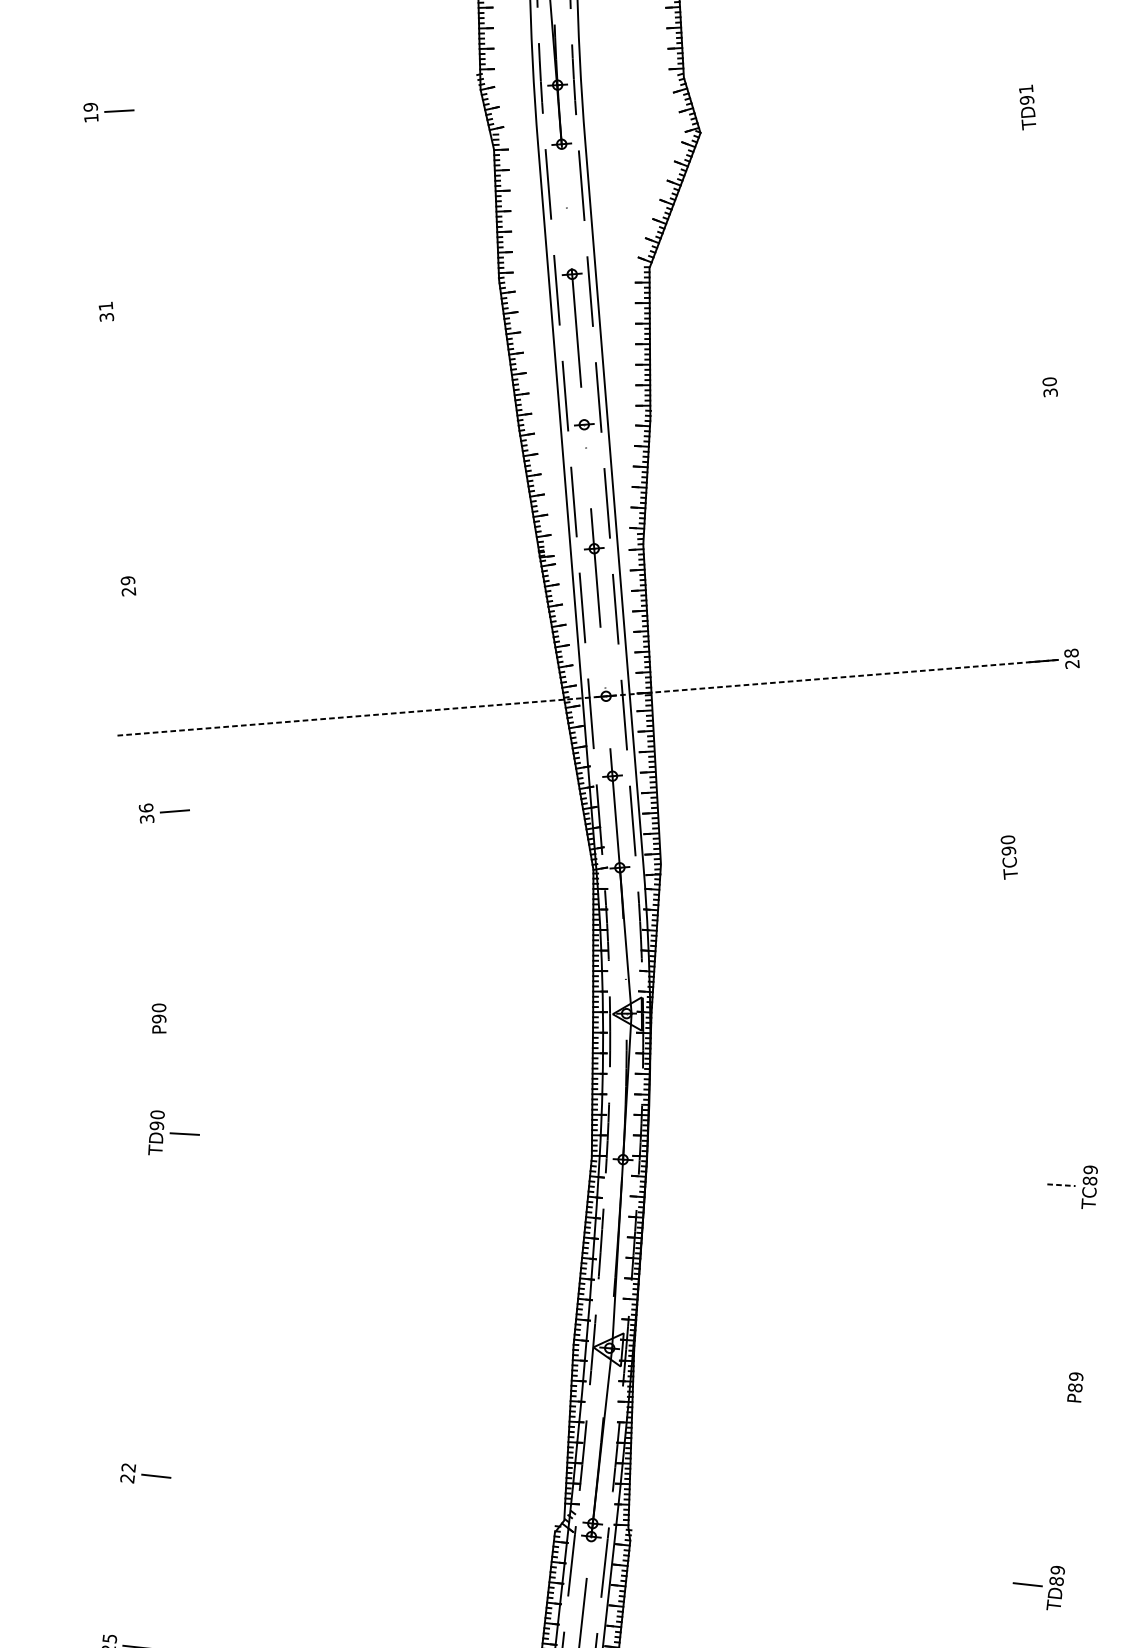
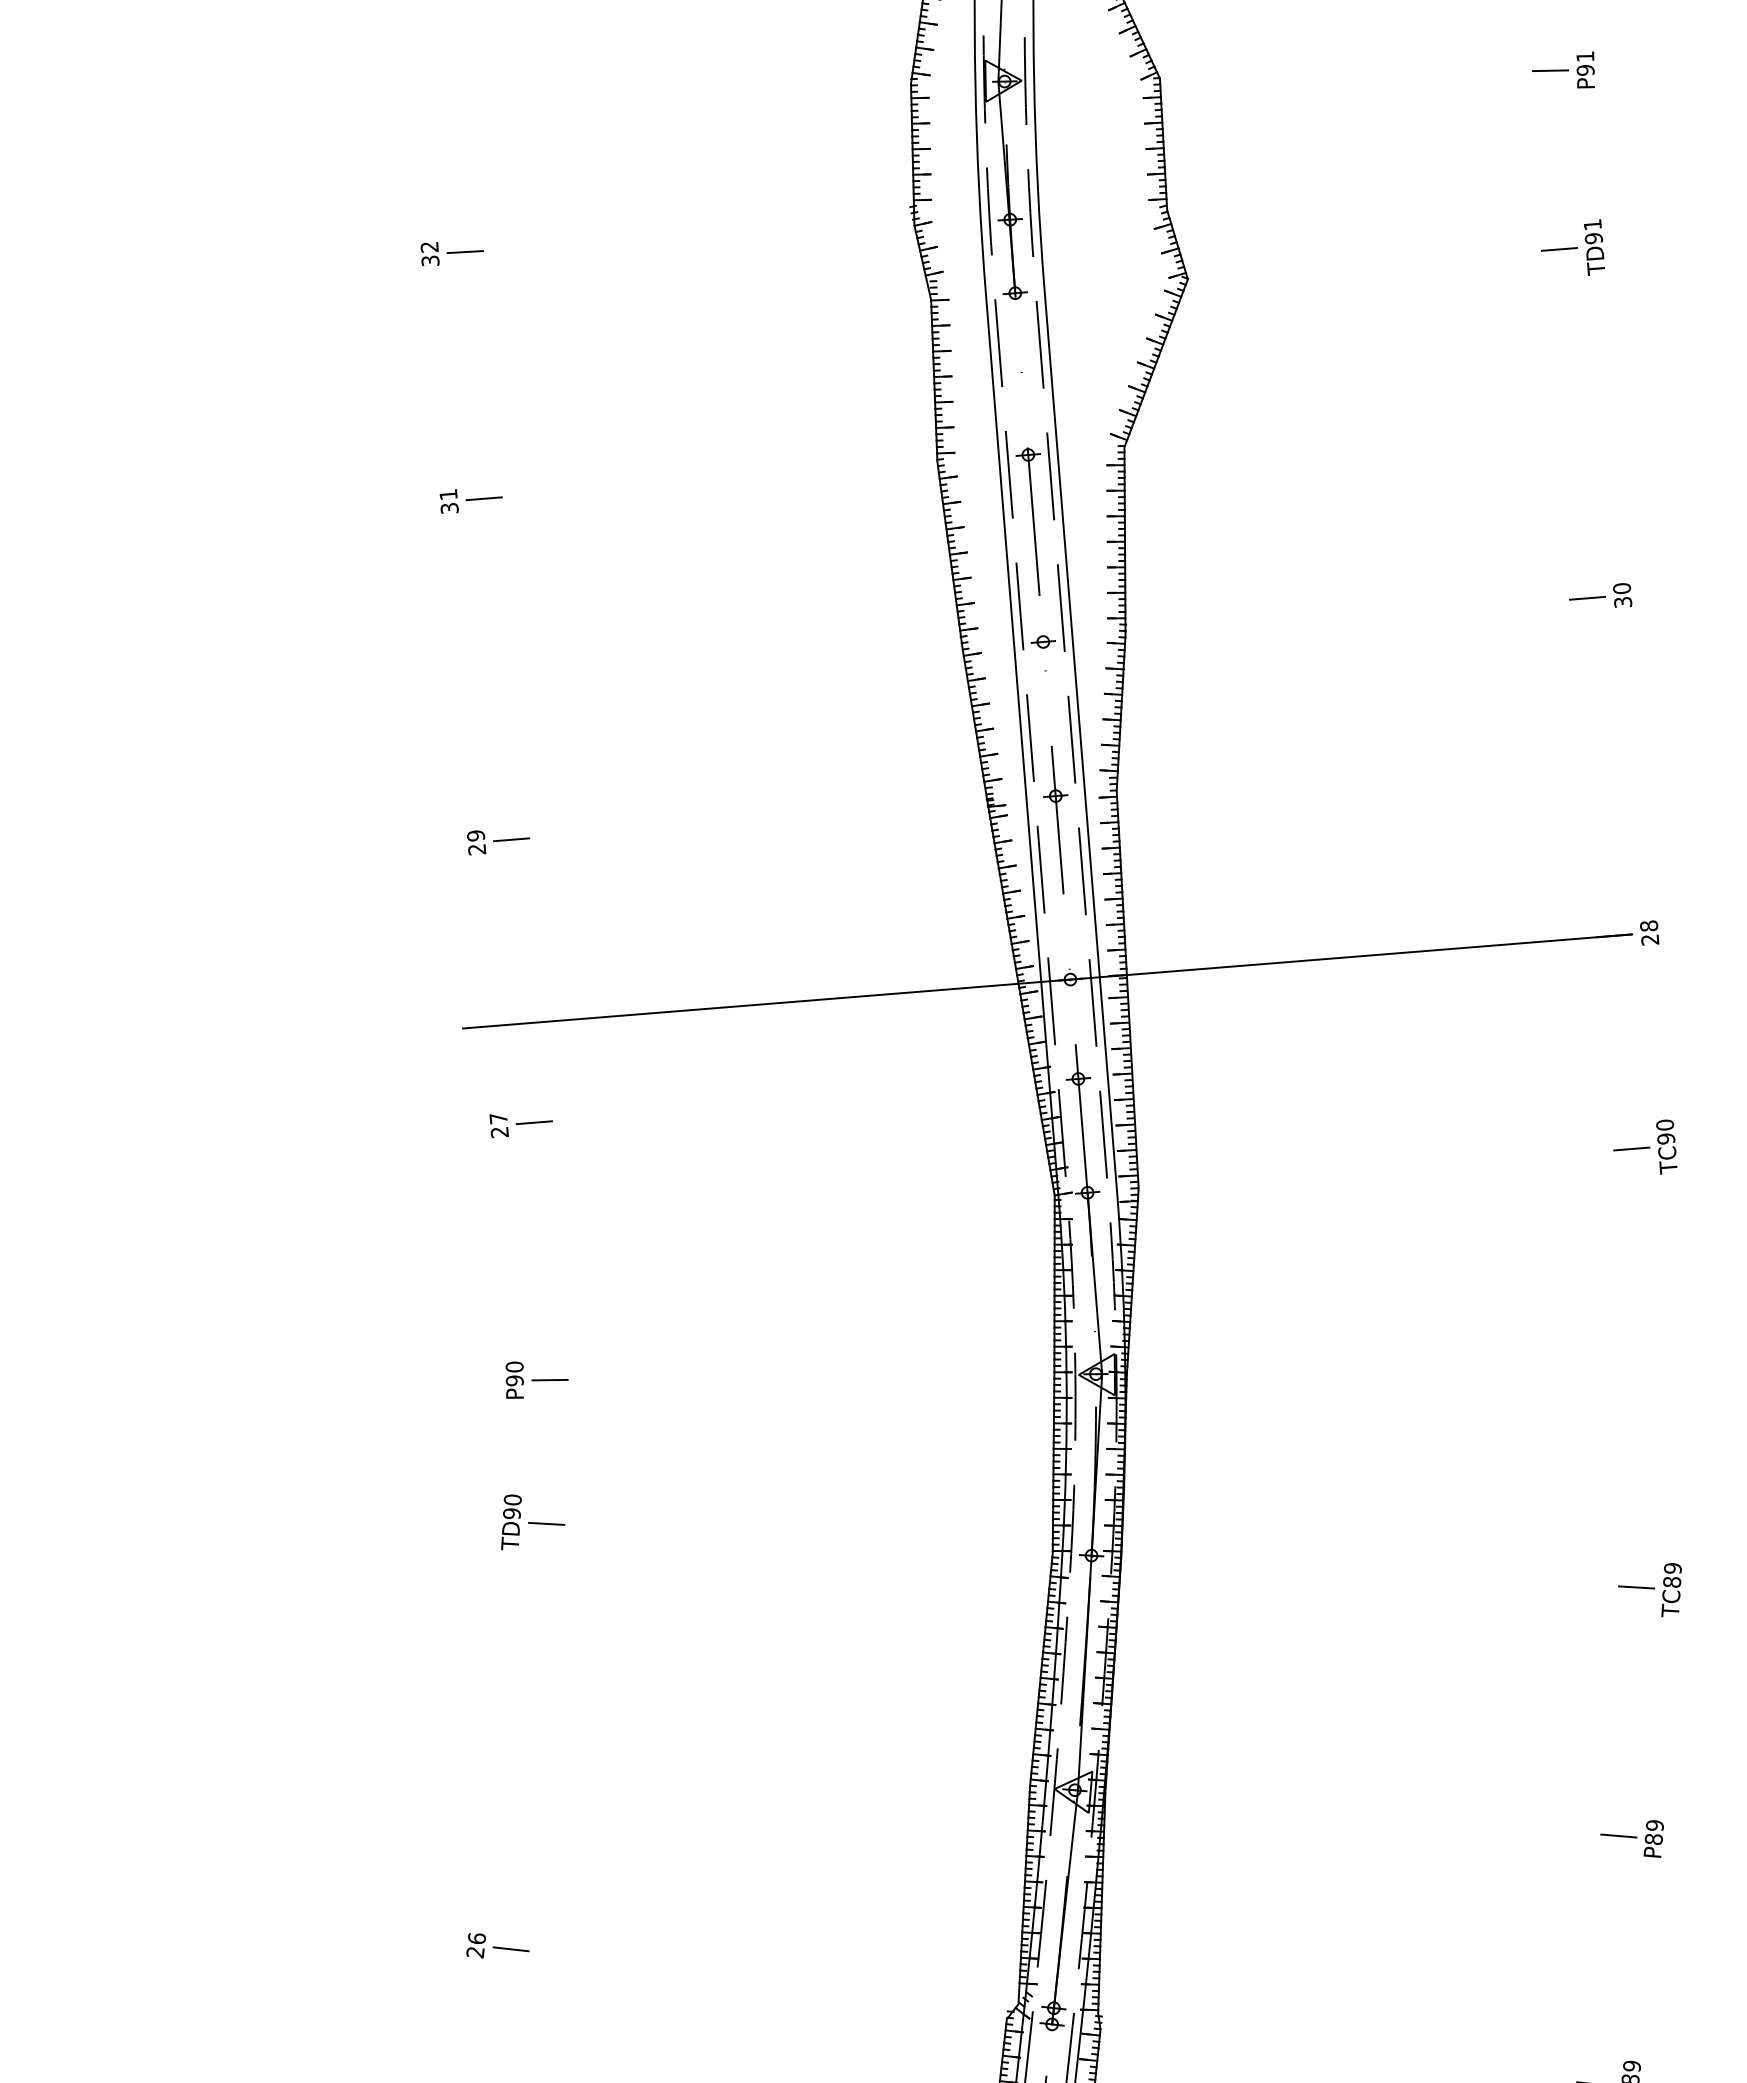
line: (999, 109) -> (1559, 249), added
text: (90, 112) -> (429, 253), 19 -> 32
line: (134, 309) -> (483, 498), added
line: (1021, 388) -> (1587, 597), added
line: (156, 583) -> (511, 839), added
line: (587, 697) -> (1047, 981), dashed -> solid
text: (146, 813) -> (498, 1125), 36 -> 27
line: (1057, 832) -> (1631, 1148), added
text: (1009, 857) -> (1666, 1146), moved
line: (187, 1018) -> (549, 1380), added
line: (1061, 1185) -> (1636, 1587), dashed -> solid
line: (1046, 1384) -> (1618, 1835), added
text: (128, 1467) -> (476, 1938), 22 -> 26

